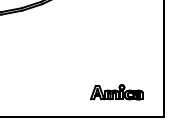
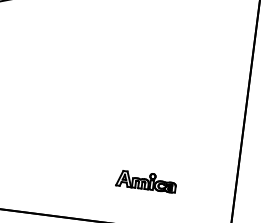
part: (116, 92) -> (145, 181), size x0.6

